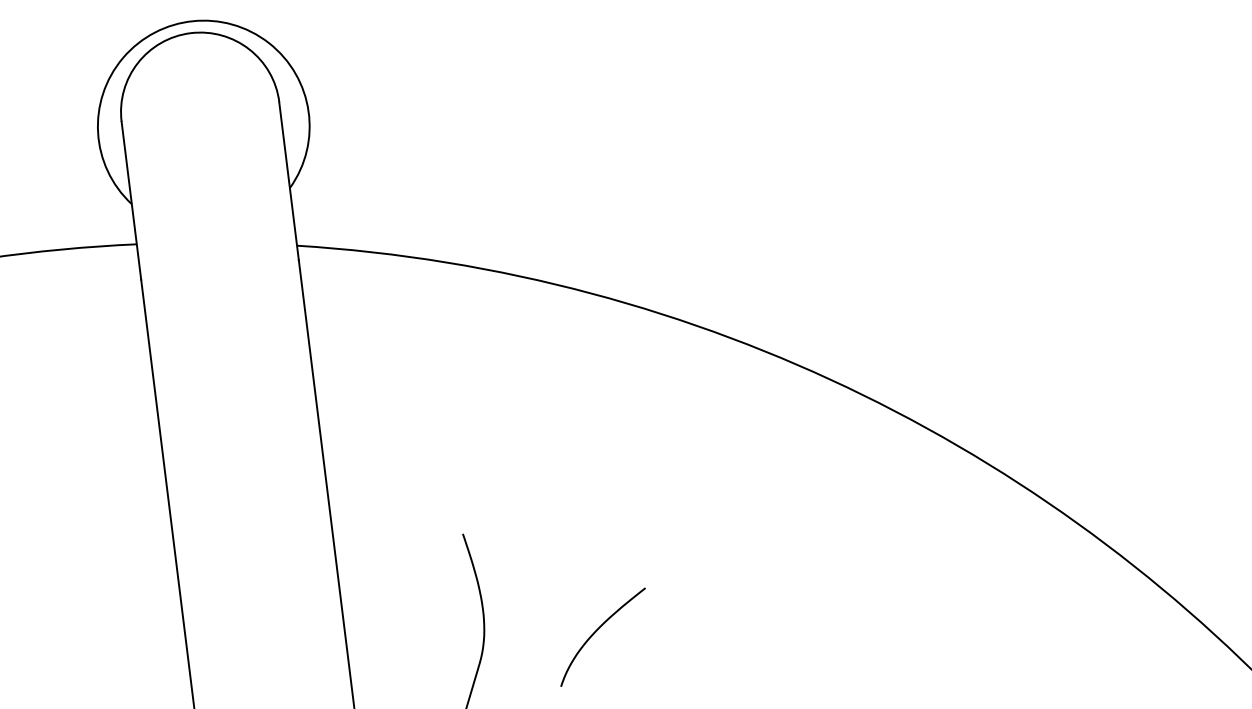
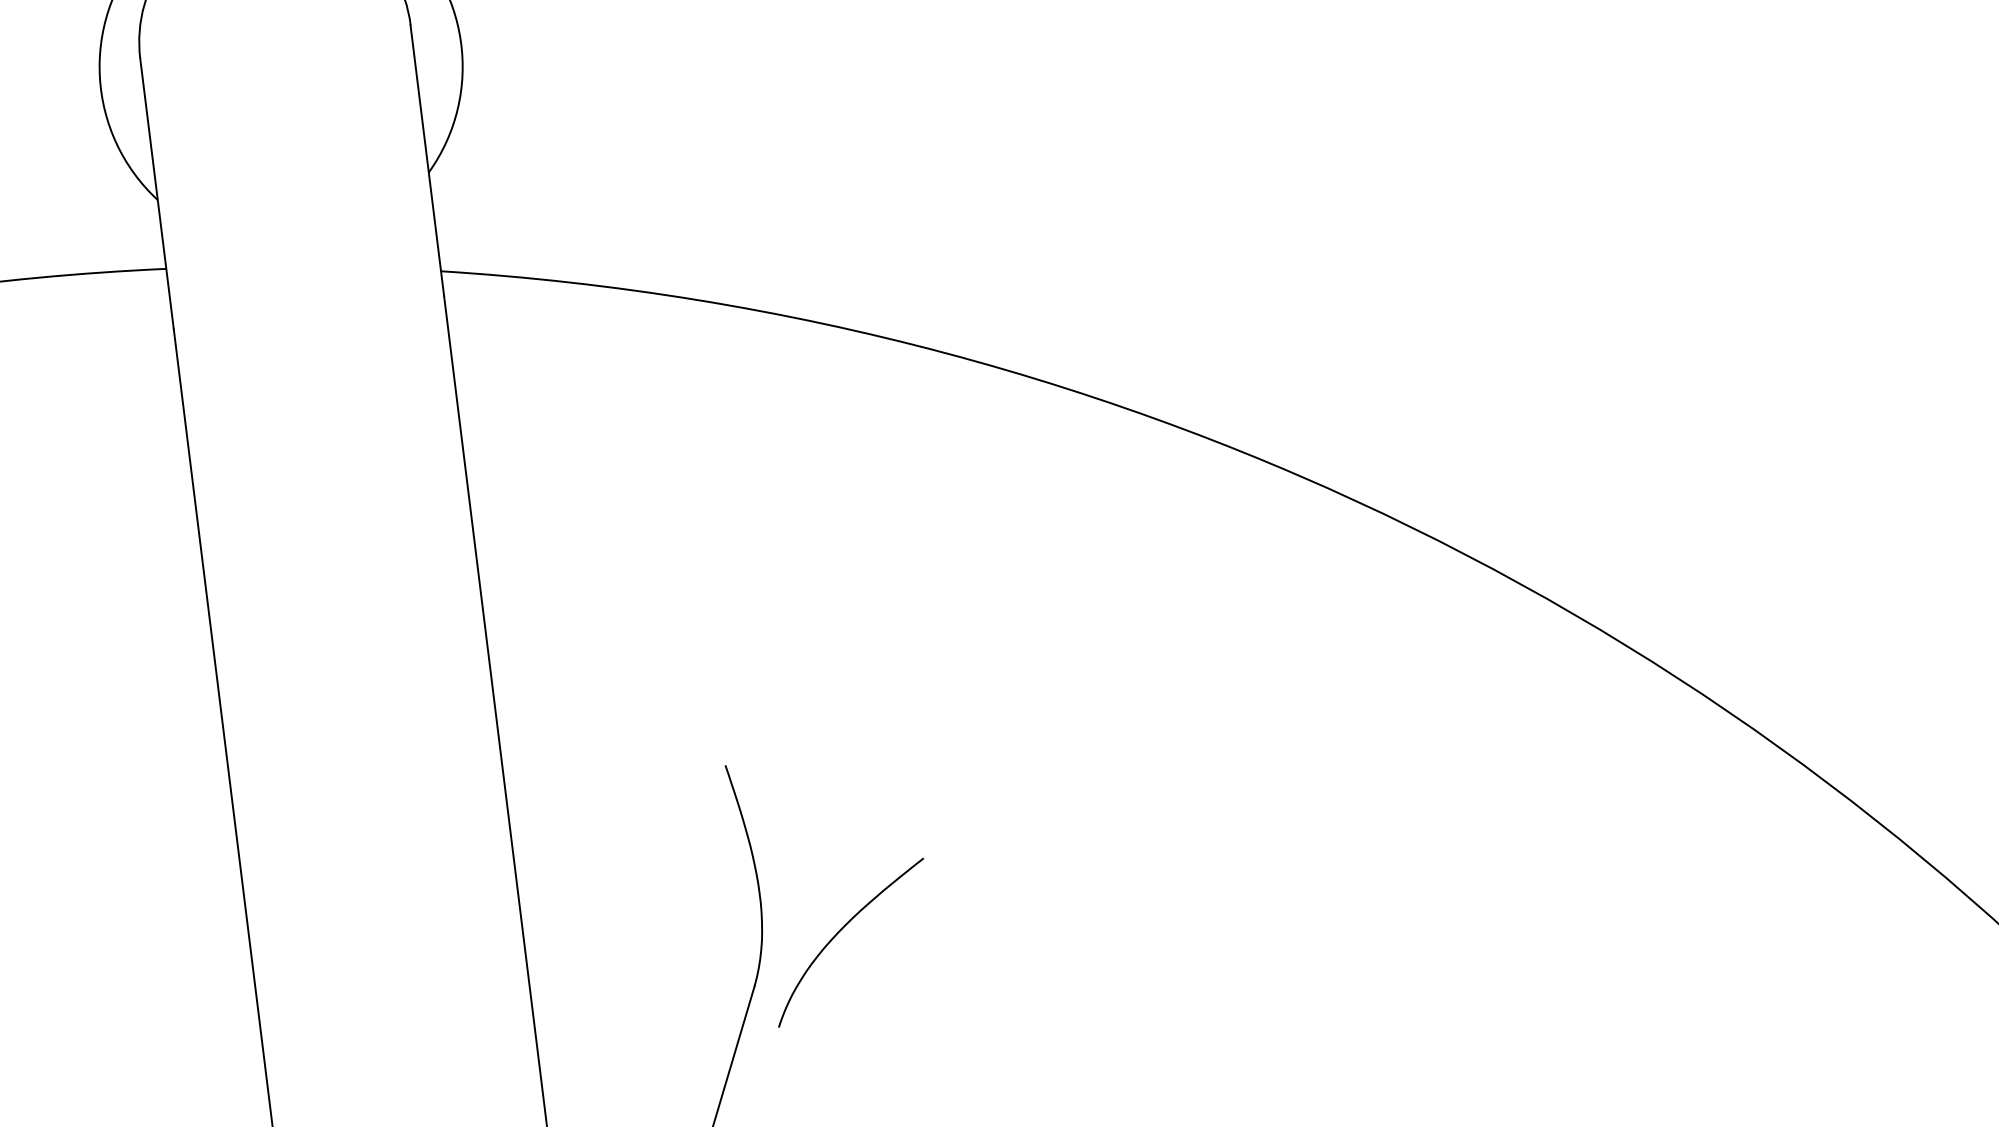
curve: (596, 632) -> (839, 934), moved

